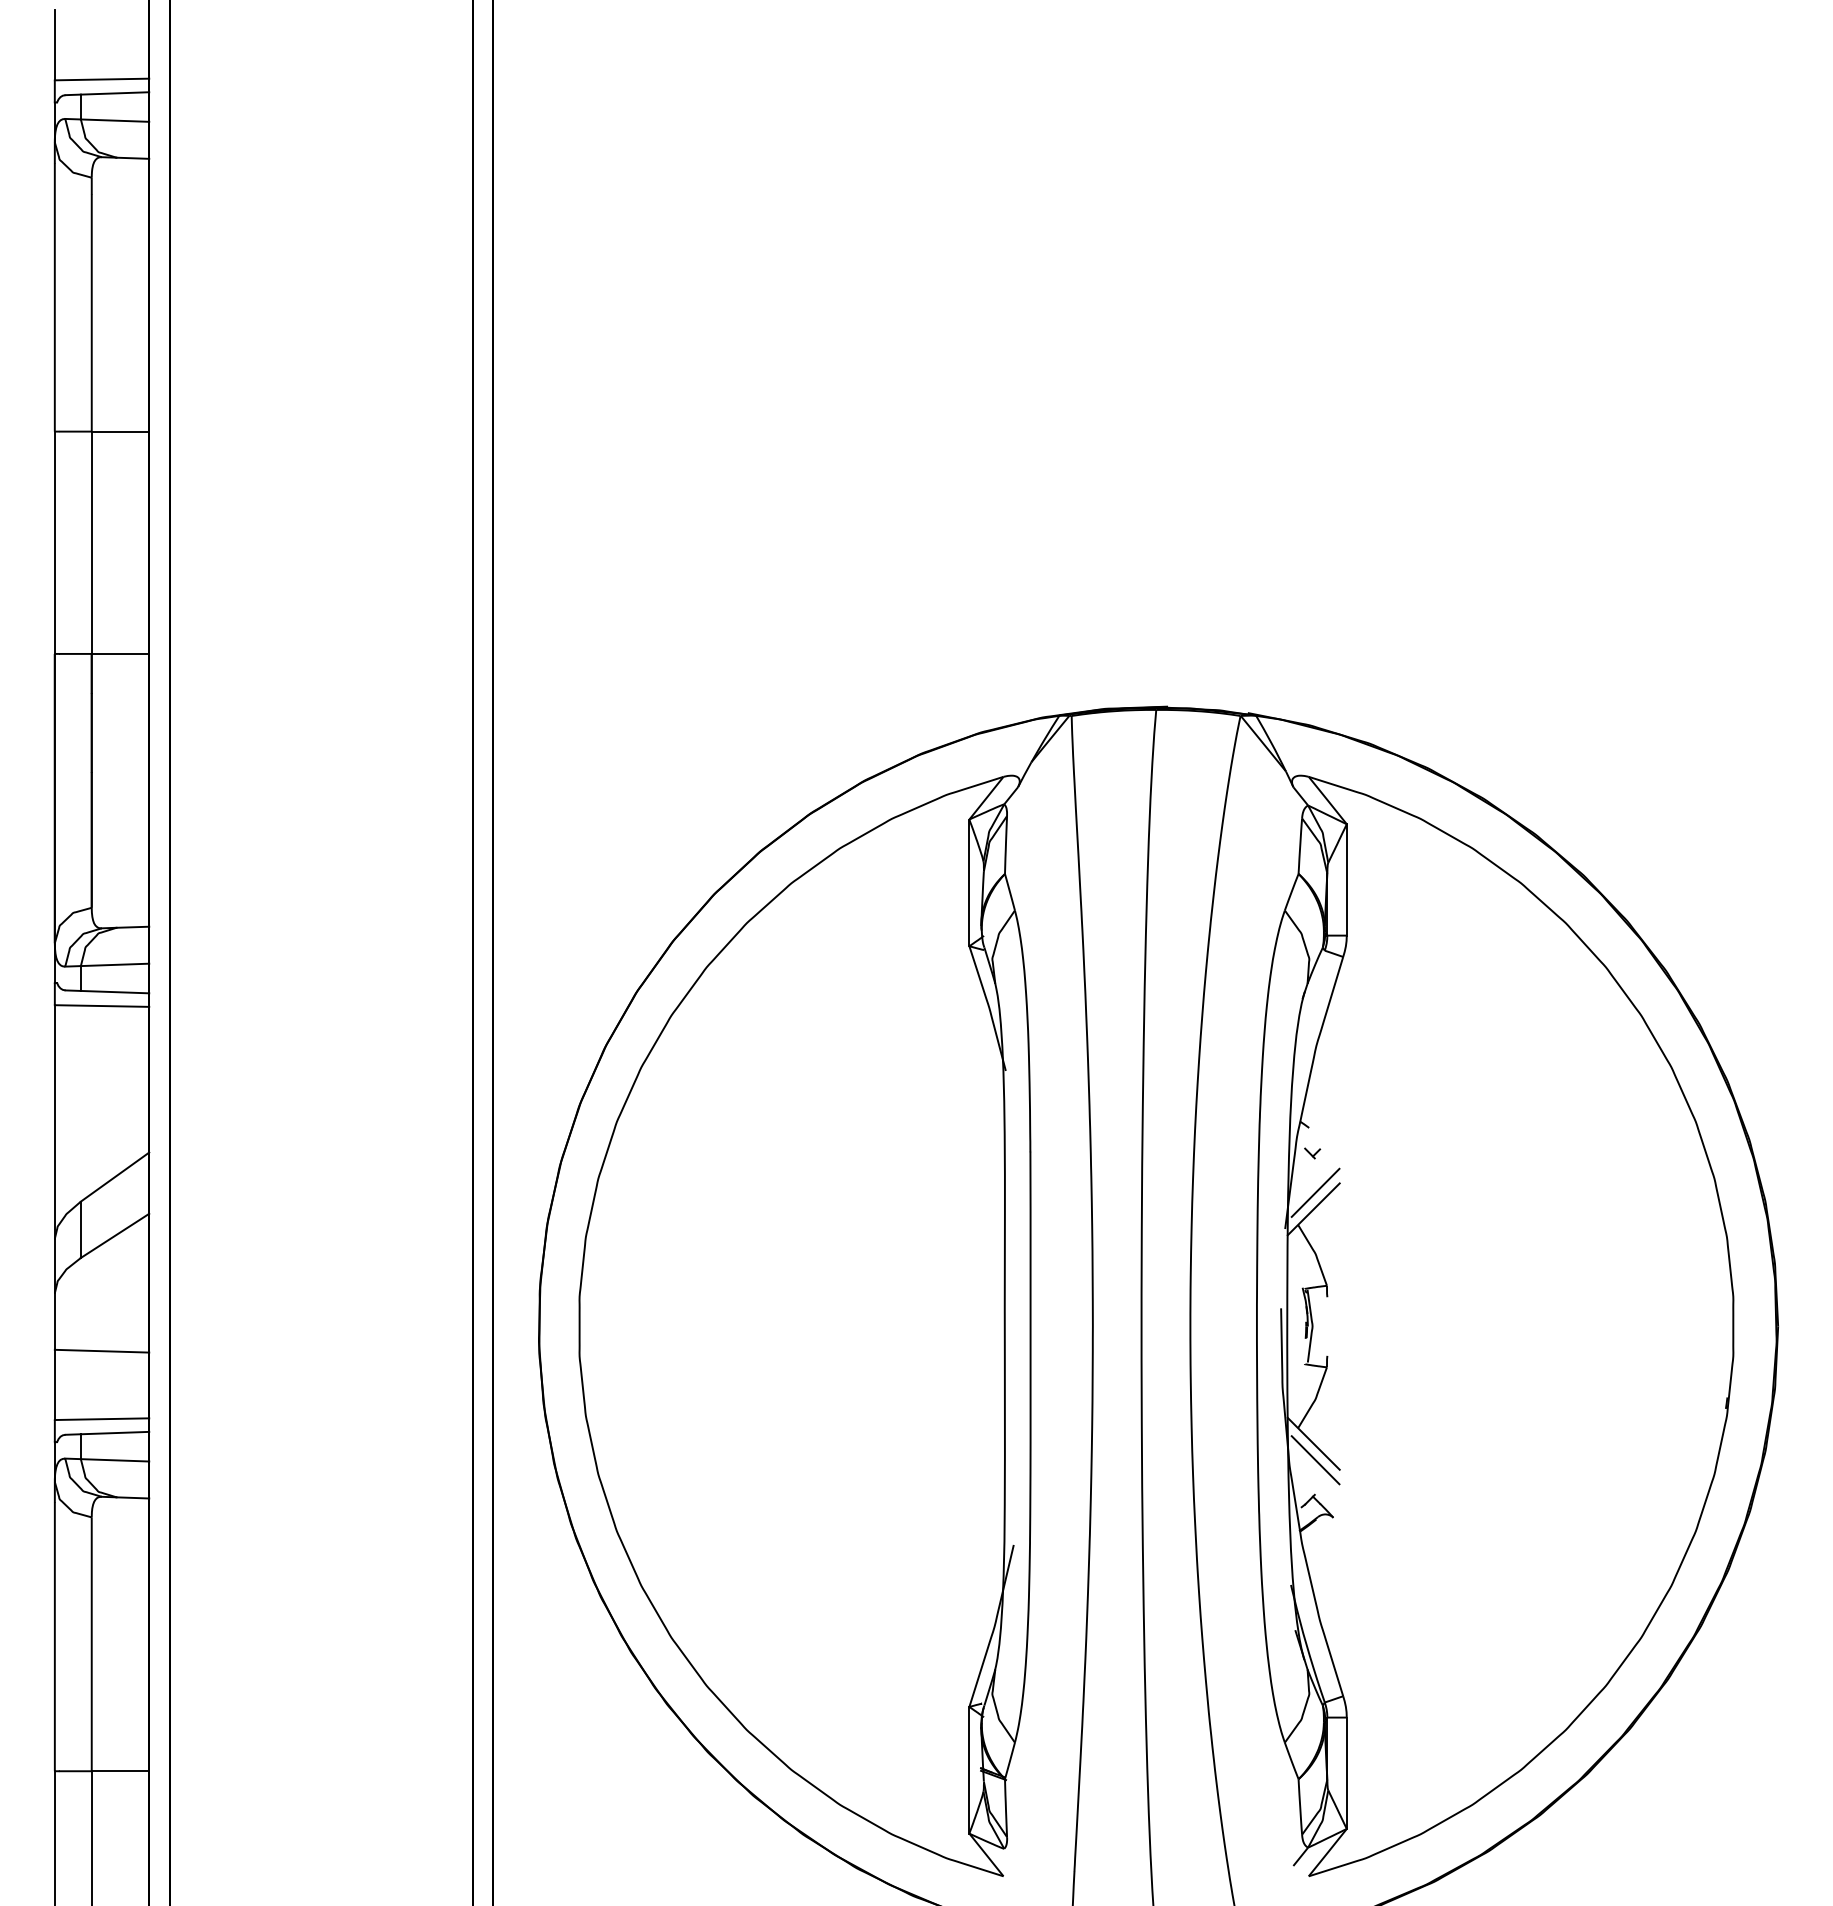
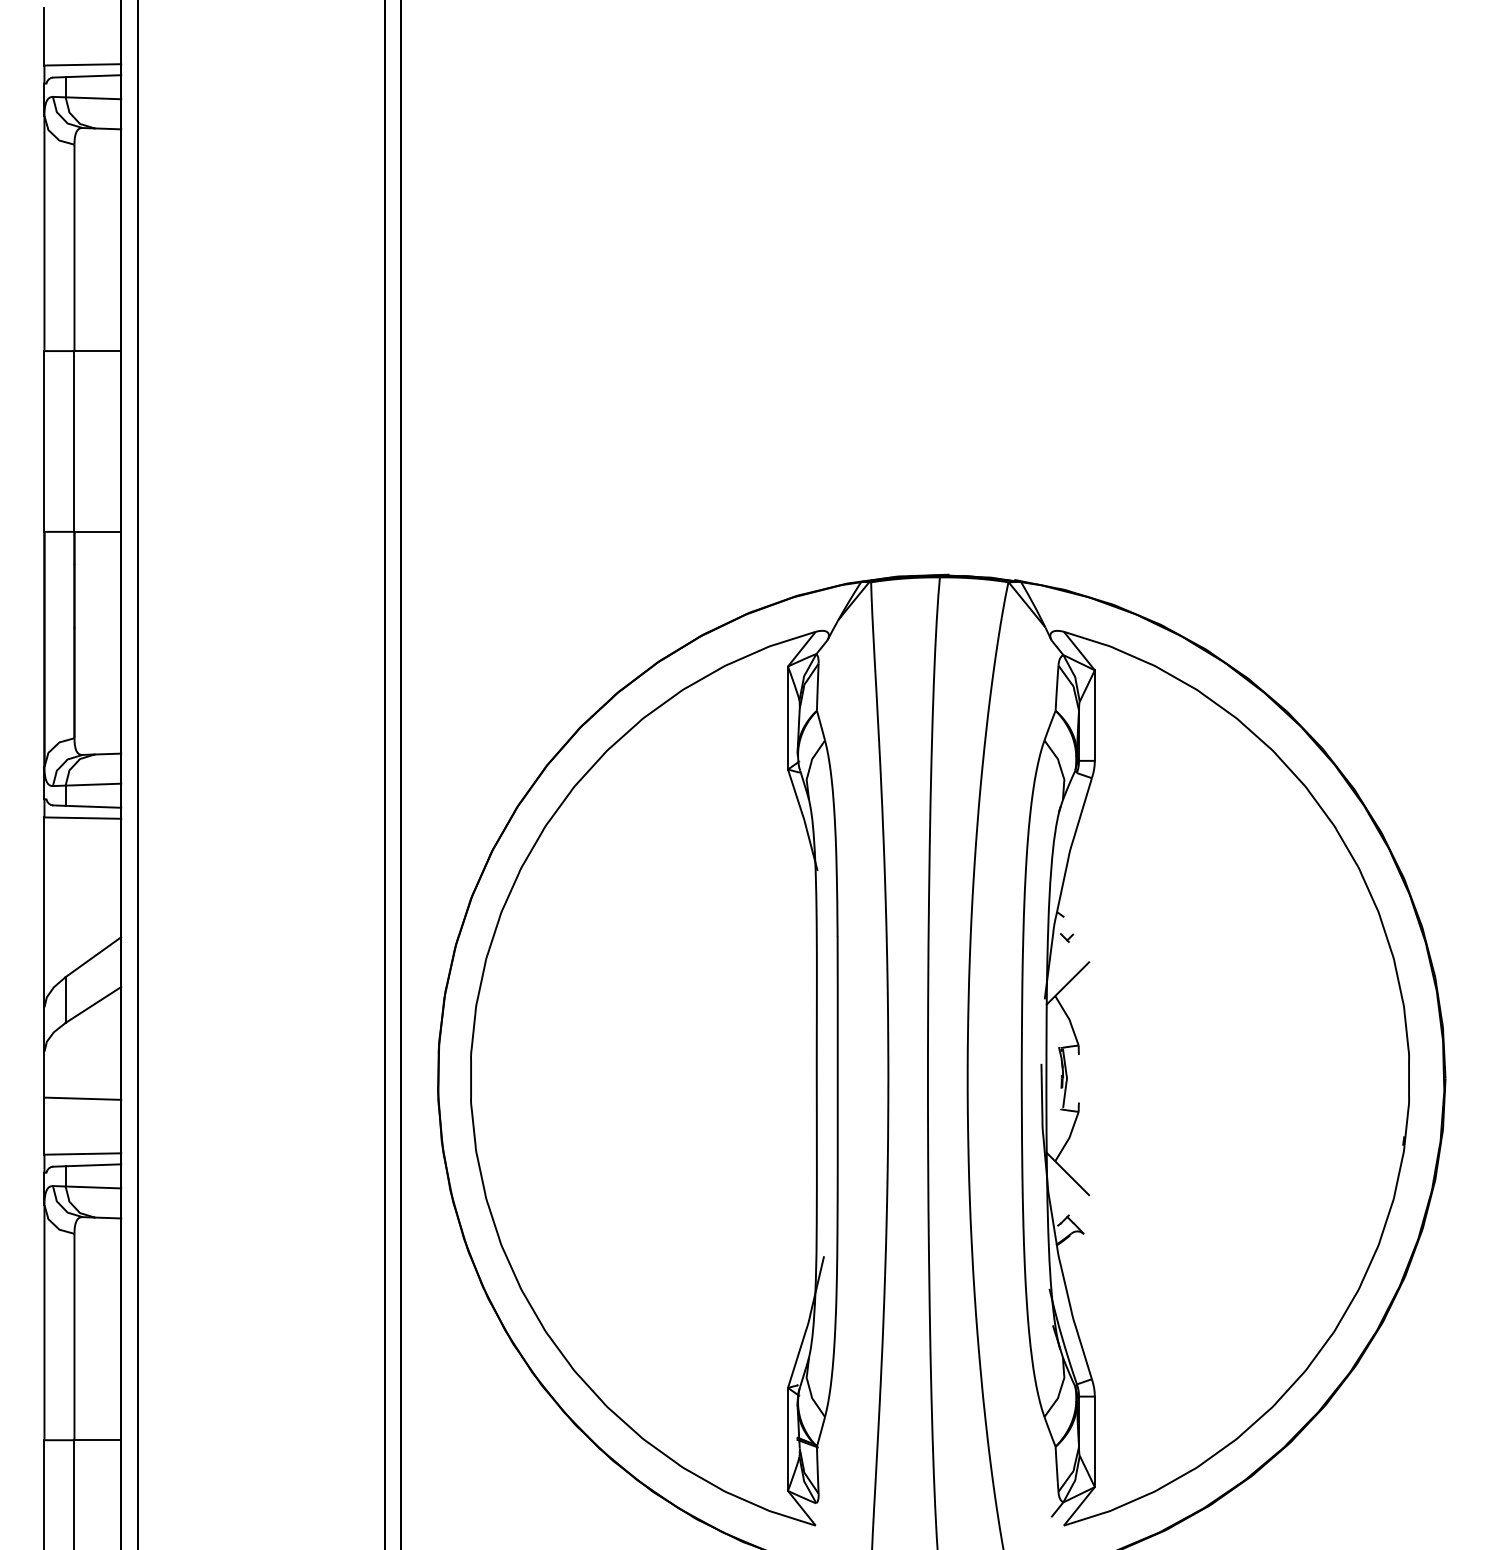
line: (1315, 1192) -> (1069, 969), removed
line: (1315, 1460) -> (1069, 1187), removed

